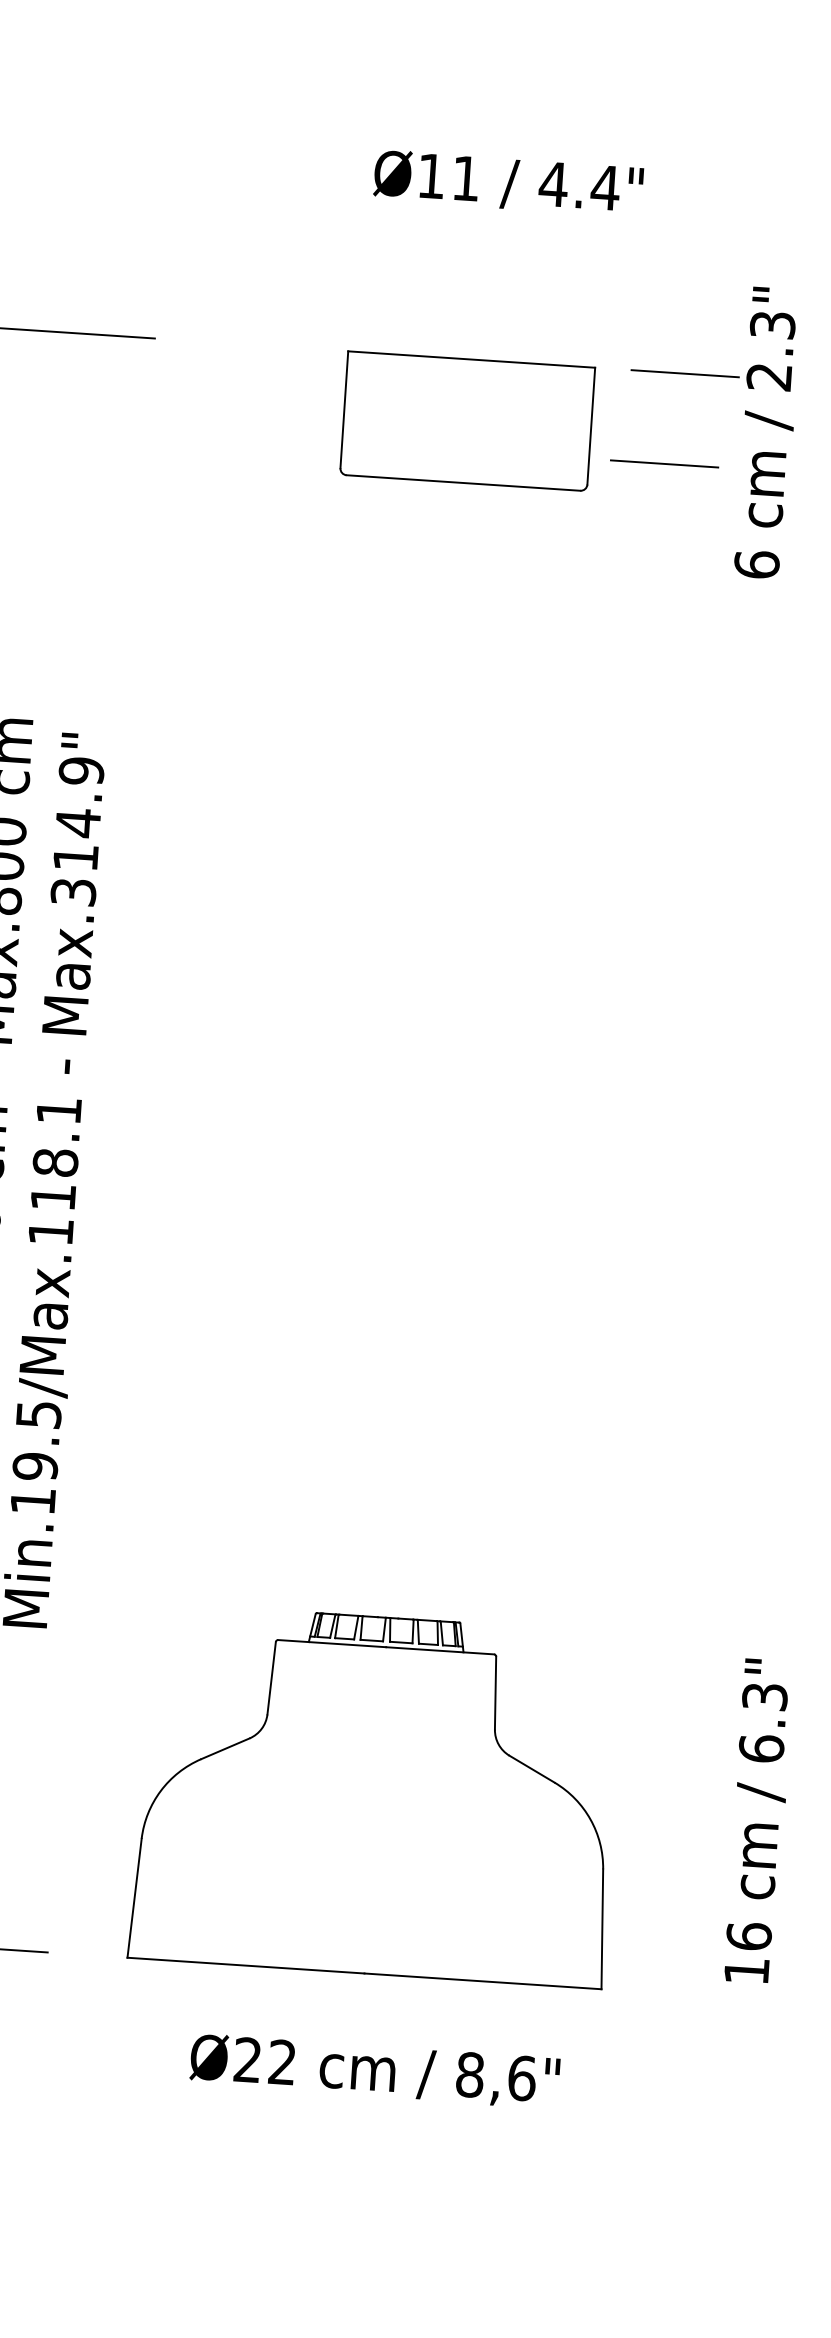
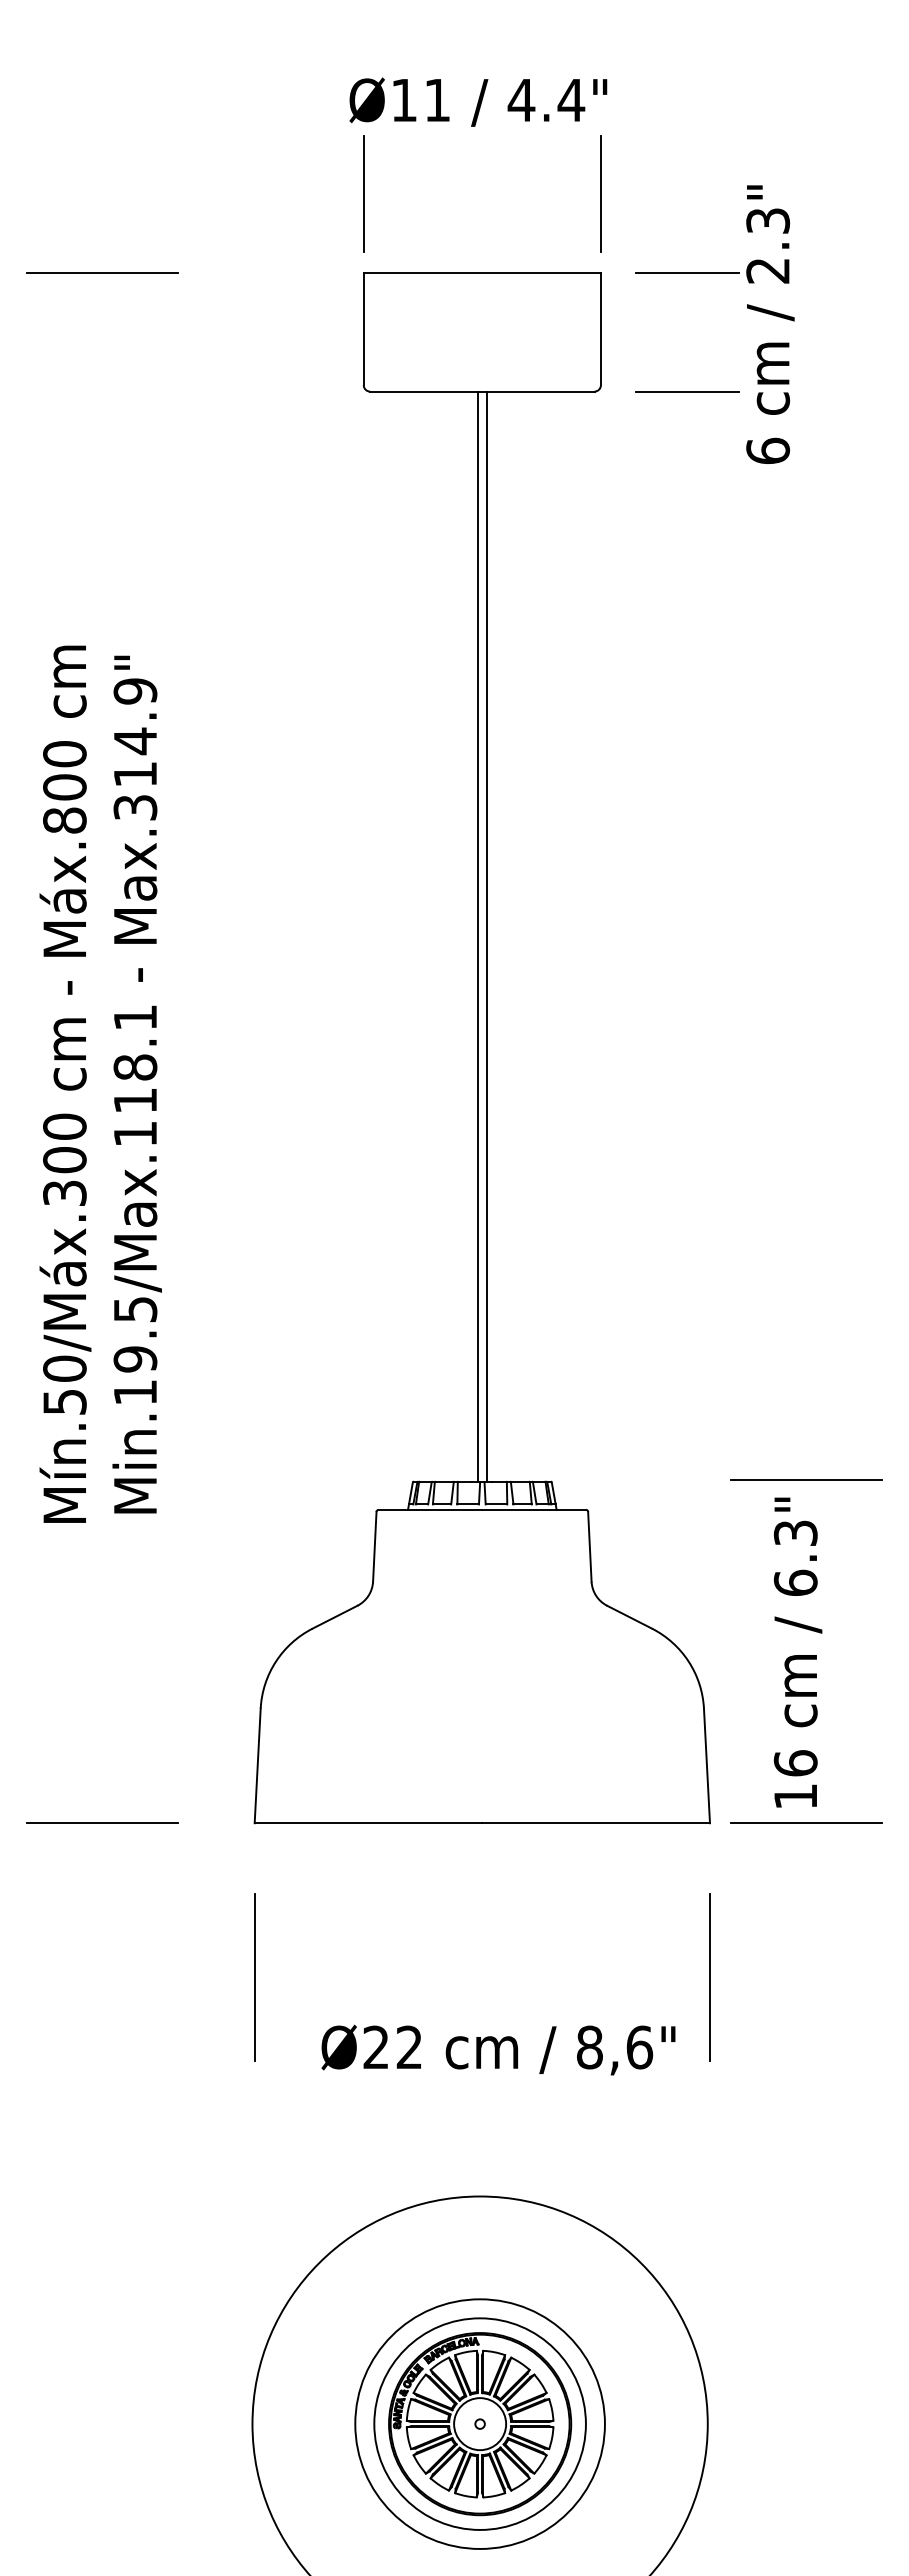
text: (508, 182) -> (478, 101), moved
line: (353, 268) -> (363, 193), added
line: (600, 284) -> (600, 193), added
line: (664, 463) -> (687, 391), moved
line: (420, 1049) -> (477, 936), added
line: (431, 1050) -> (487, 936), added
line: (725, 1638) -> (806, 1479), added
text: (758, 1821) -> (797, 1652), moved
line: (701, 1996) -> (806, 1823), added
text: (374, 2070) -> (498, 2049), moved
line: (116, 2118) -> (254, 1977), added
line: (590, 2149) -> (709, 1977), added

